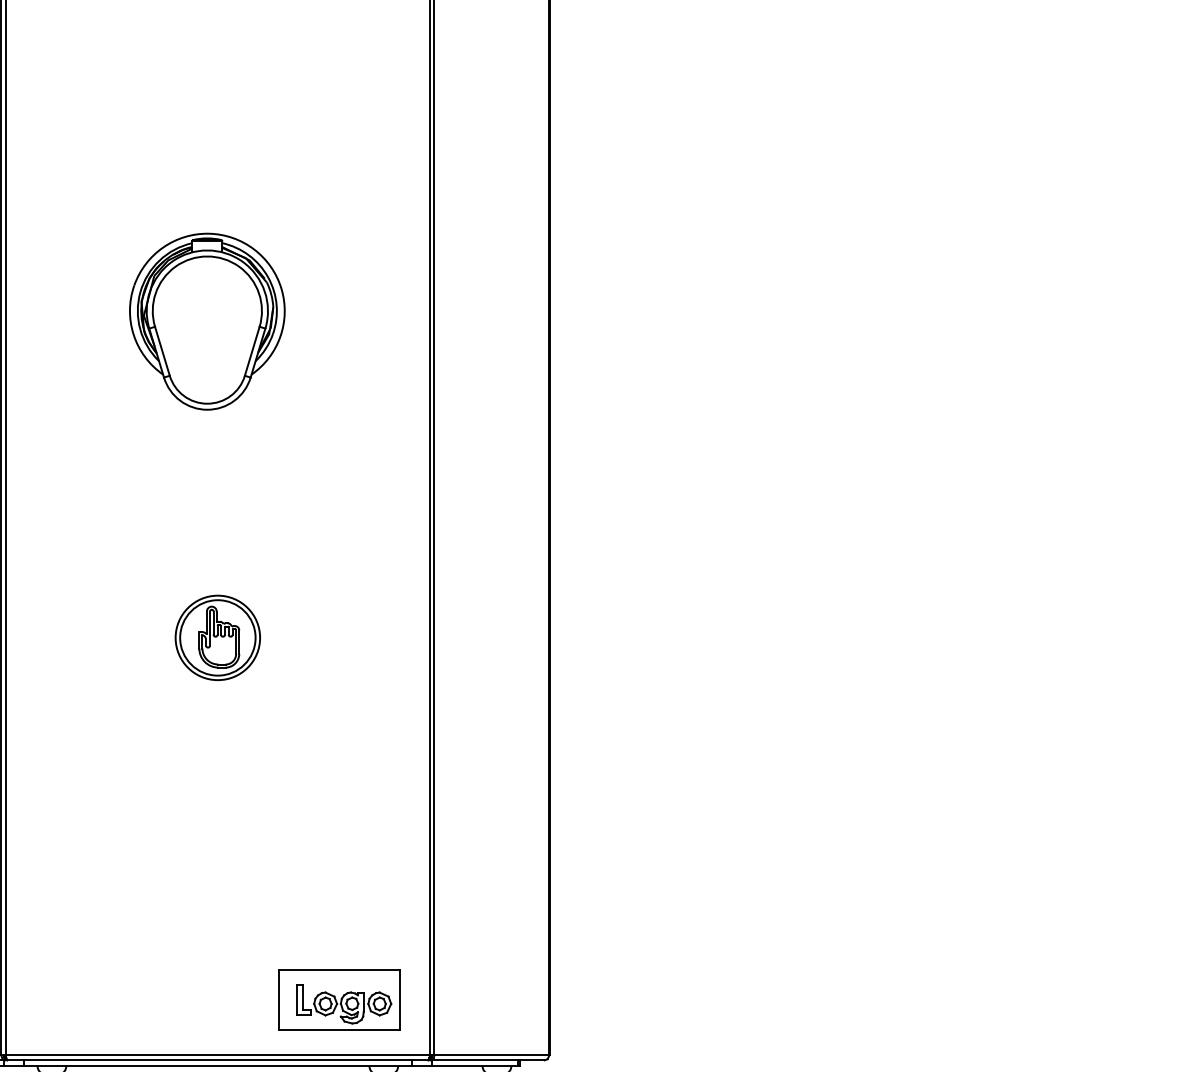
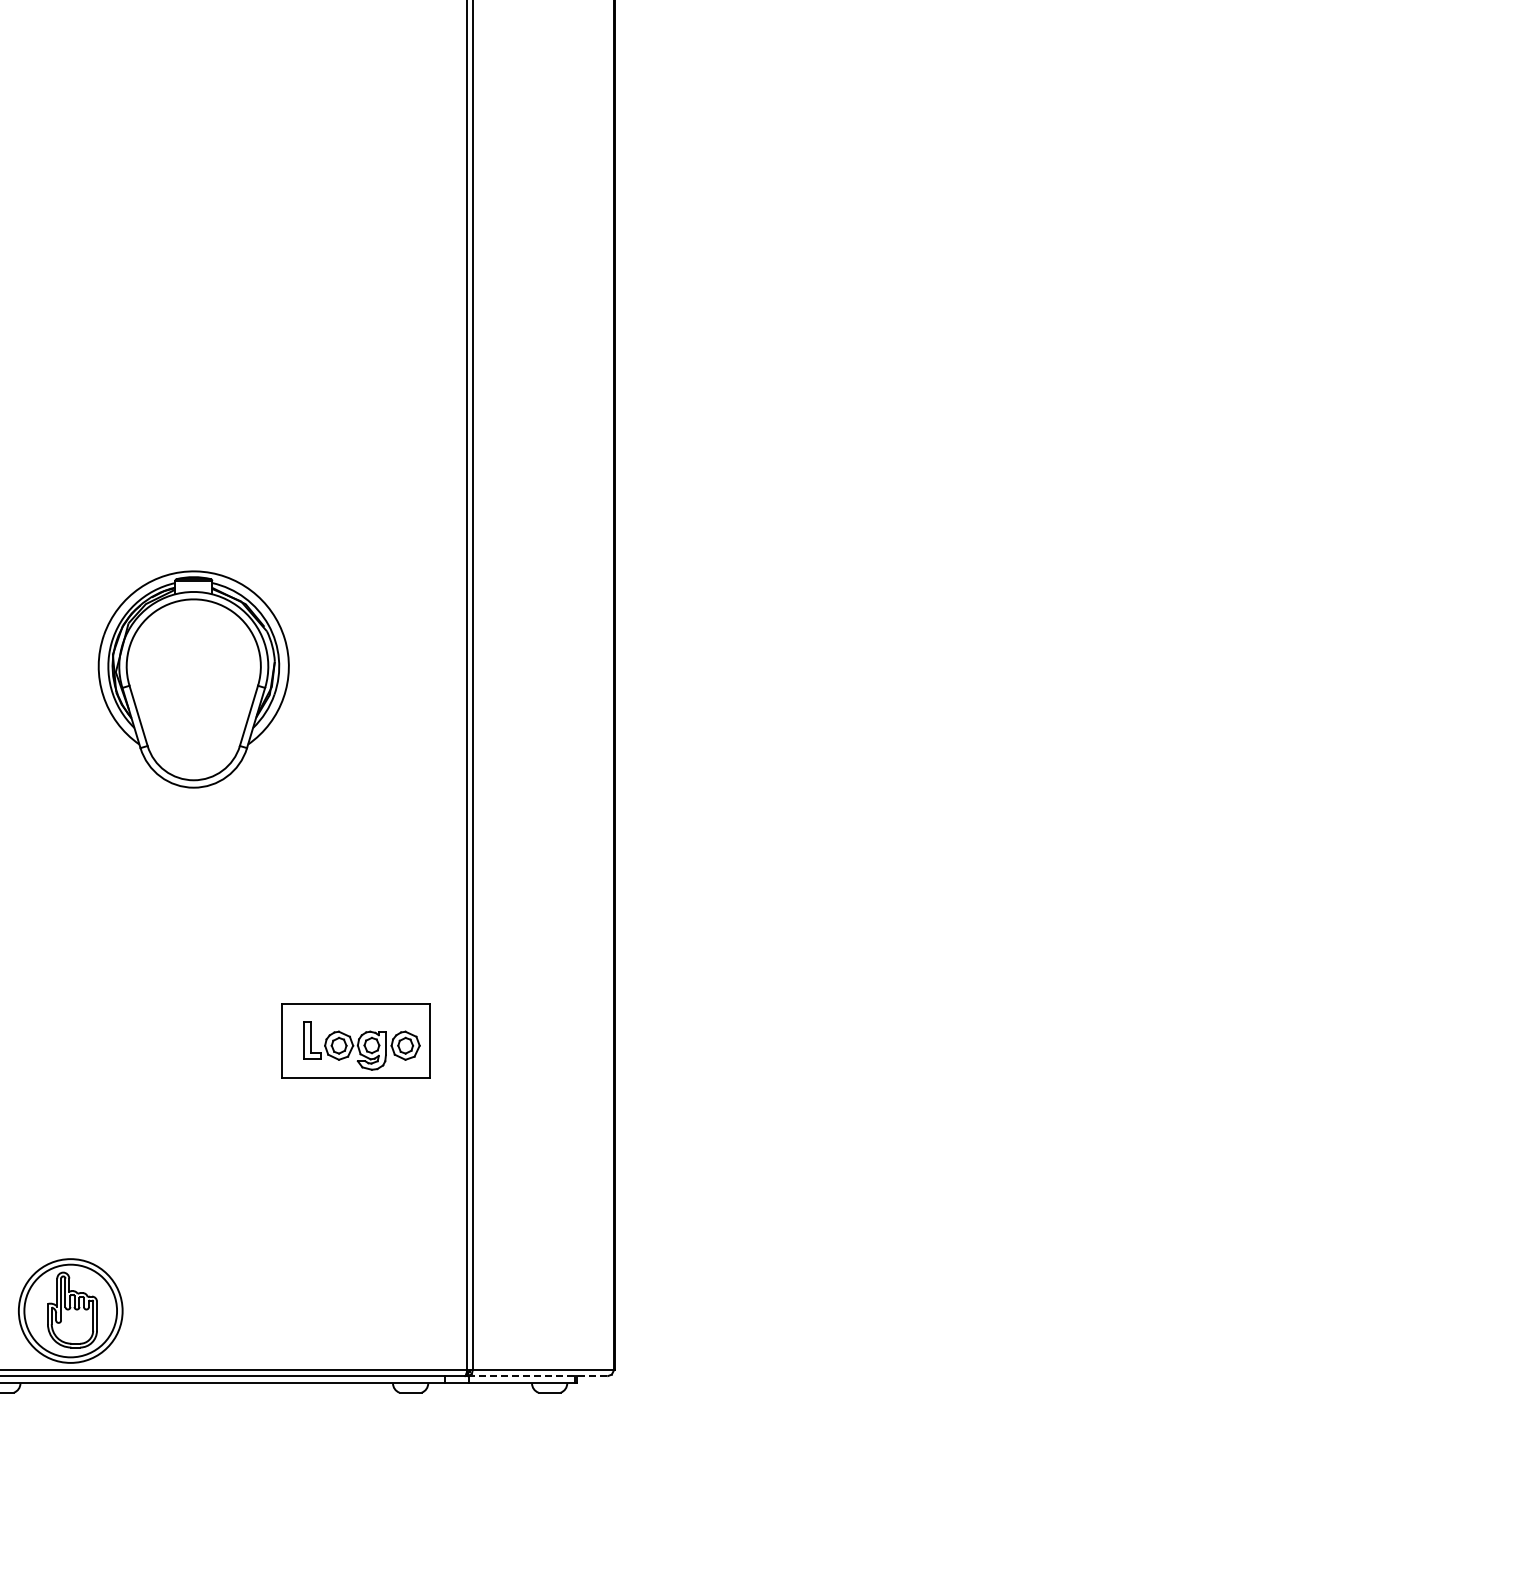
part: (207, 321) -> (193, 679), moved
part: (217, 637) -> (70, 1310), moved
part: (338, 999) -> (355, 1040), moved
line: (487, 1060) -> (538, 1376), solid -> dashed

